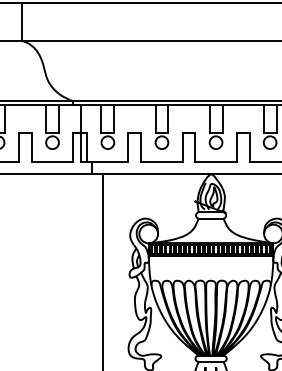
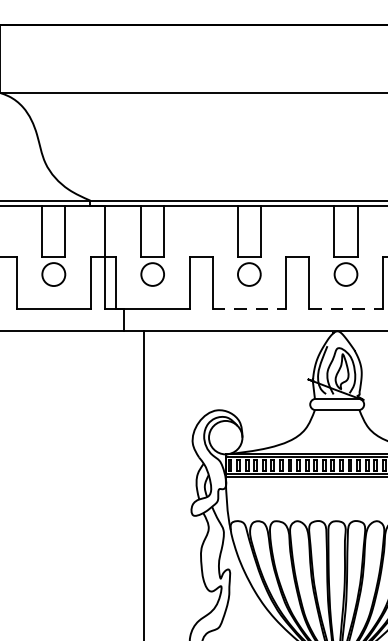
line: (161, 161) -> (248, 308), solid -> dashed
line: (216, 161) -> (346, 308), solid -> dashed

